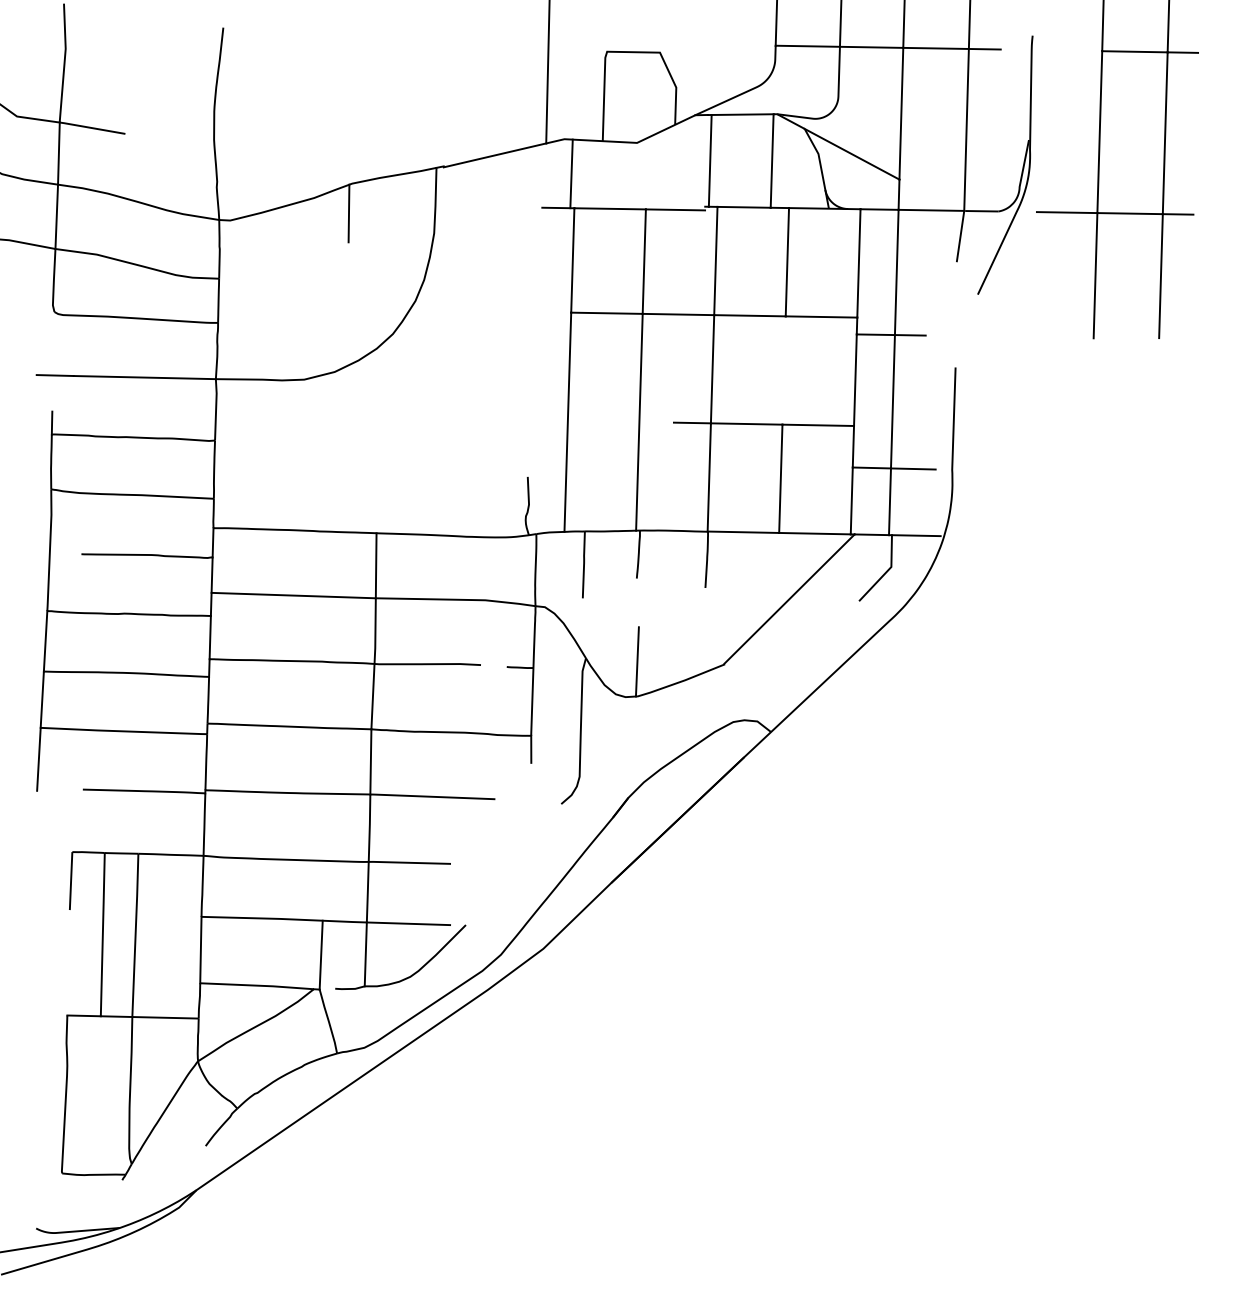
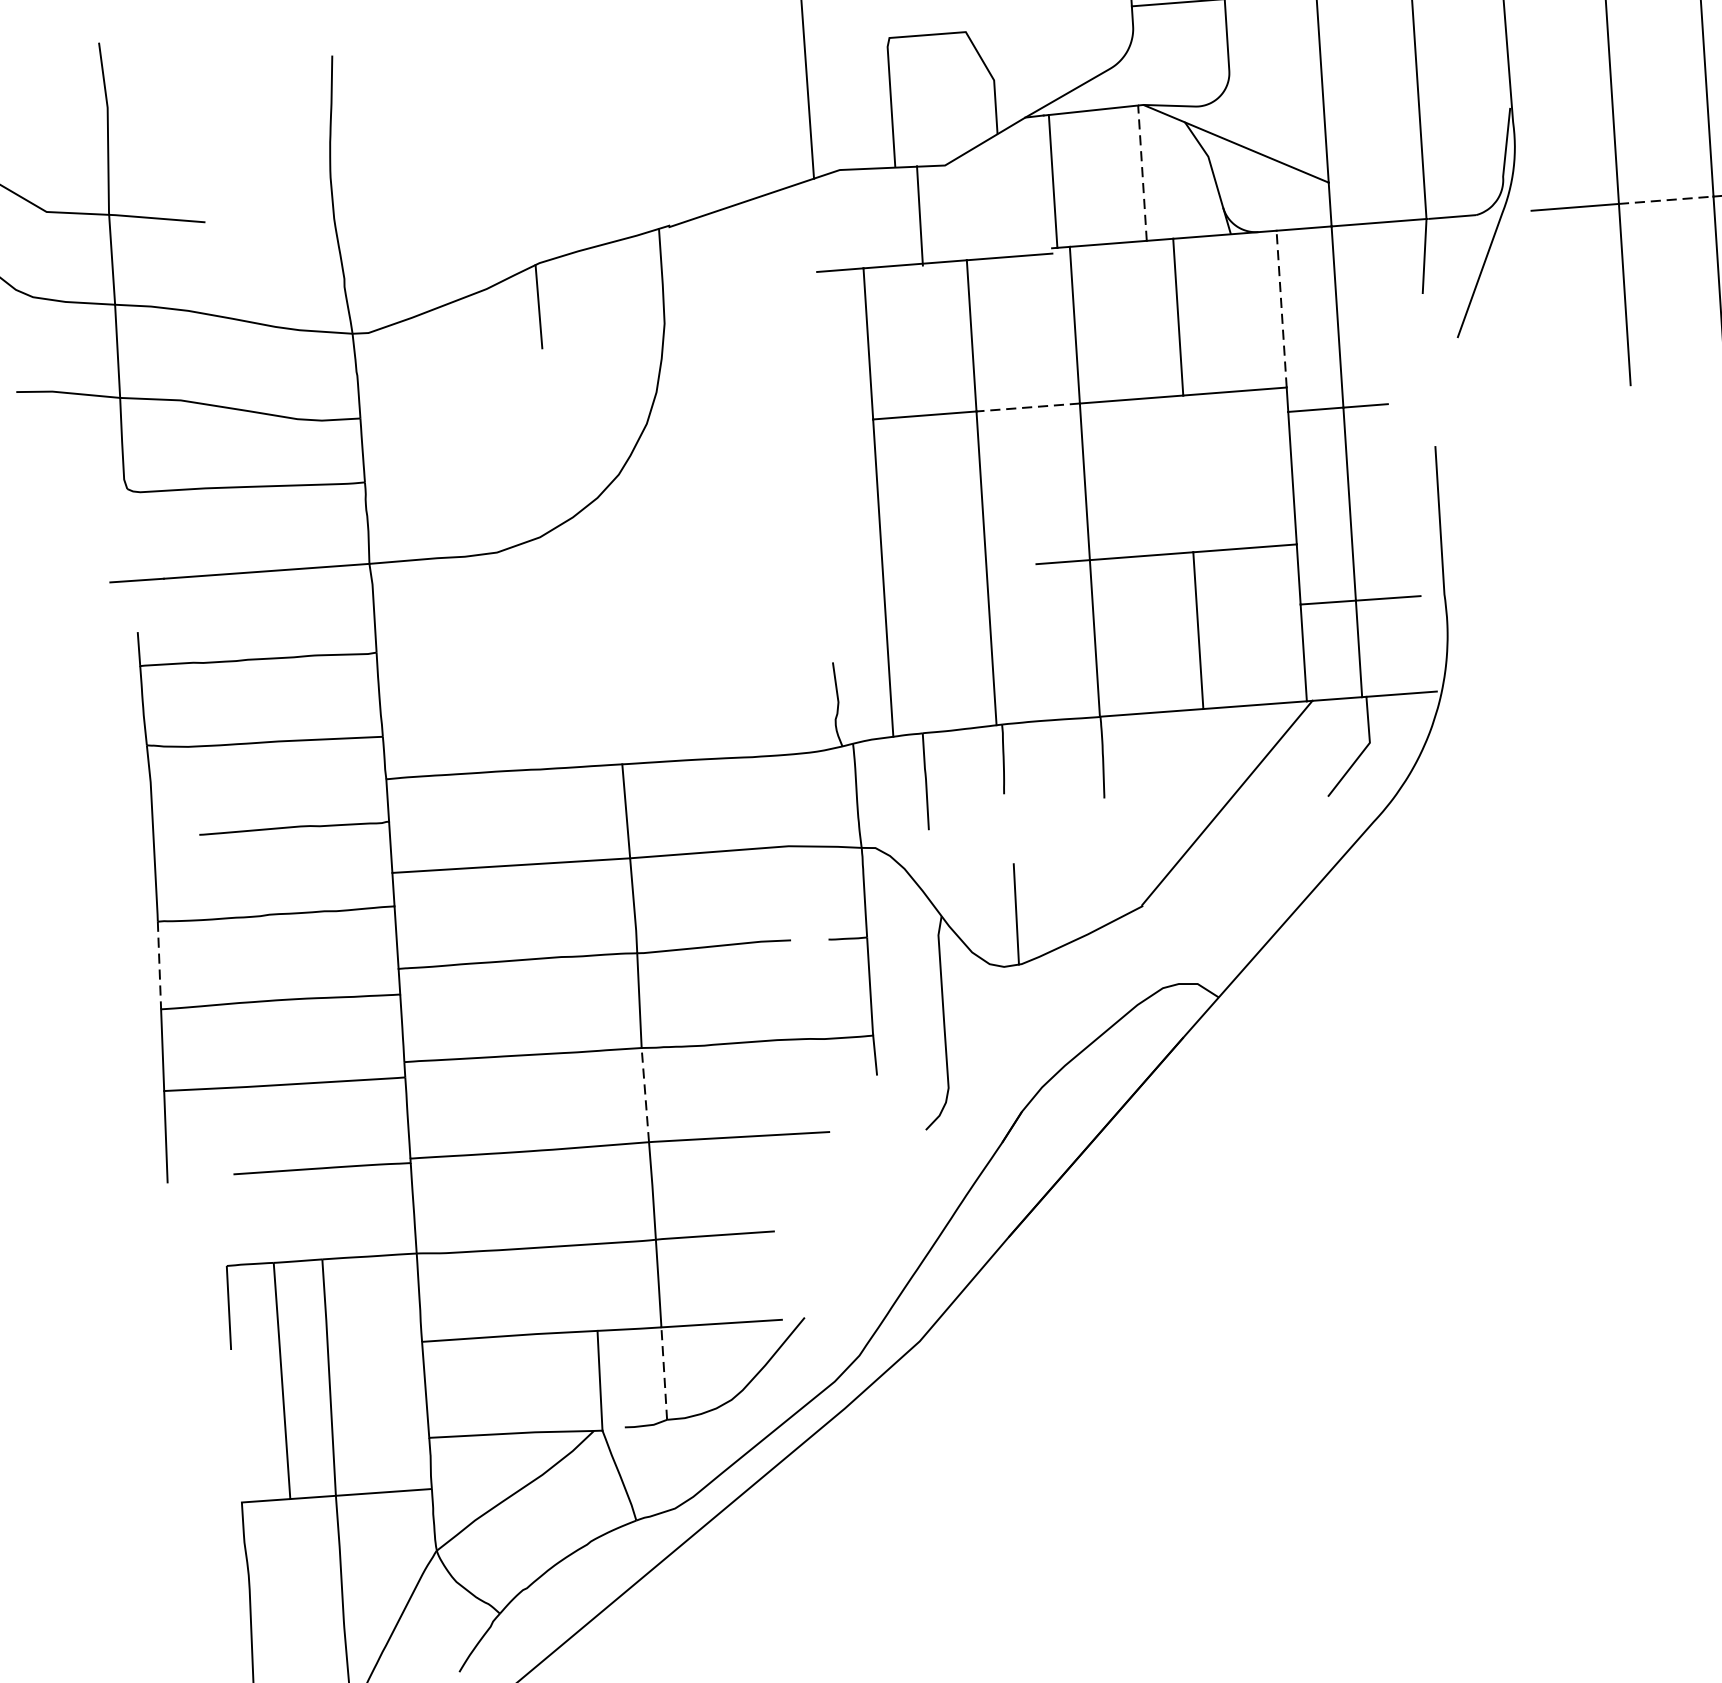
line: (772, 161) -> (1143, 173), solid -> dashed
line: (571, 173) -> (919, 215), moved
line: (1130, 213) -> (1666, 200), solid -> dashed
line: (858, 262) -> (1280, 307), solid -> dashed
line: (678, 314) -> (1028, 407), solid -> dashed
line: (45, 641) -> (159, 965), solid -> dashed
line: (370, 761) -> (644, 1094), solid -> dashed
line: (365, 954) -> (663, 1373), solid -> dashed

